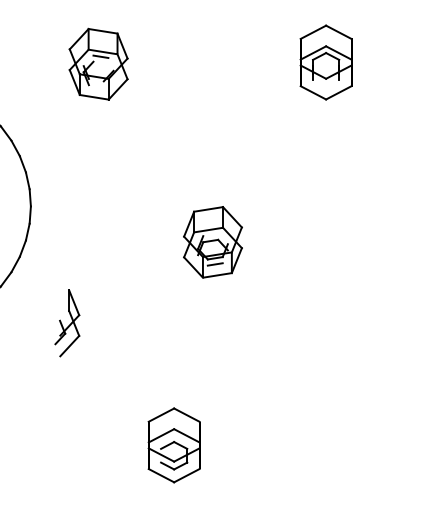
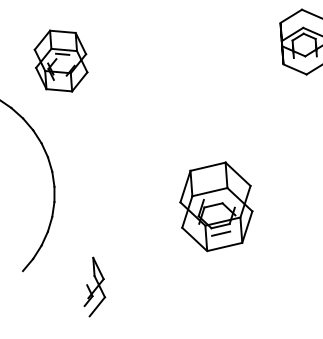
part: (98, 63) -> (60, 60), moved
part: (212, 242) -> (215, 207), size x1.4

